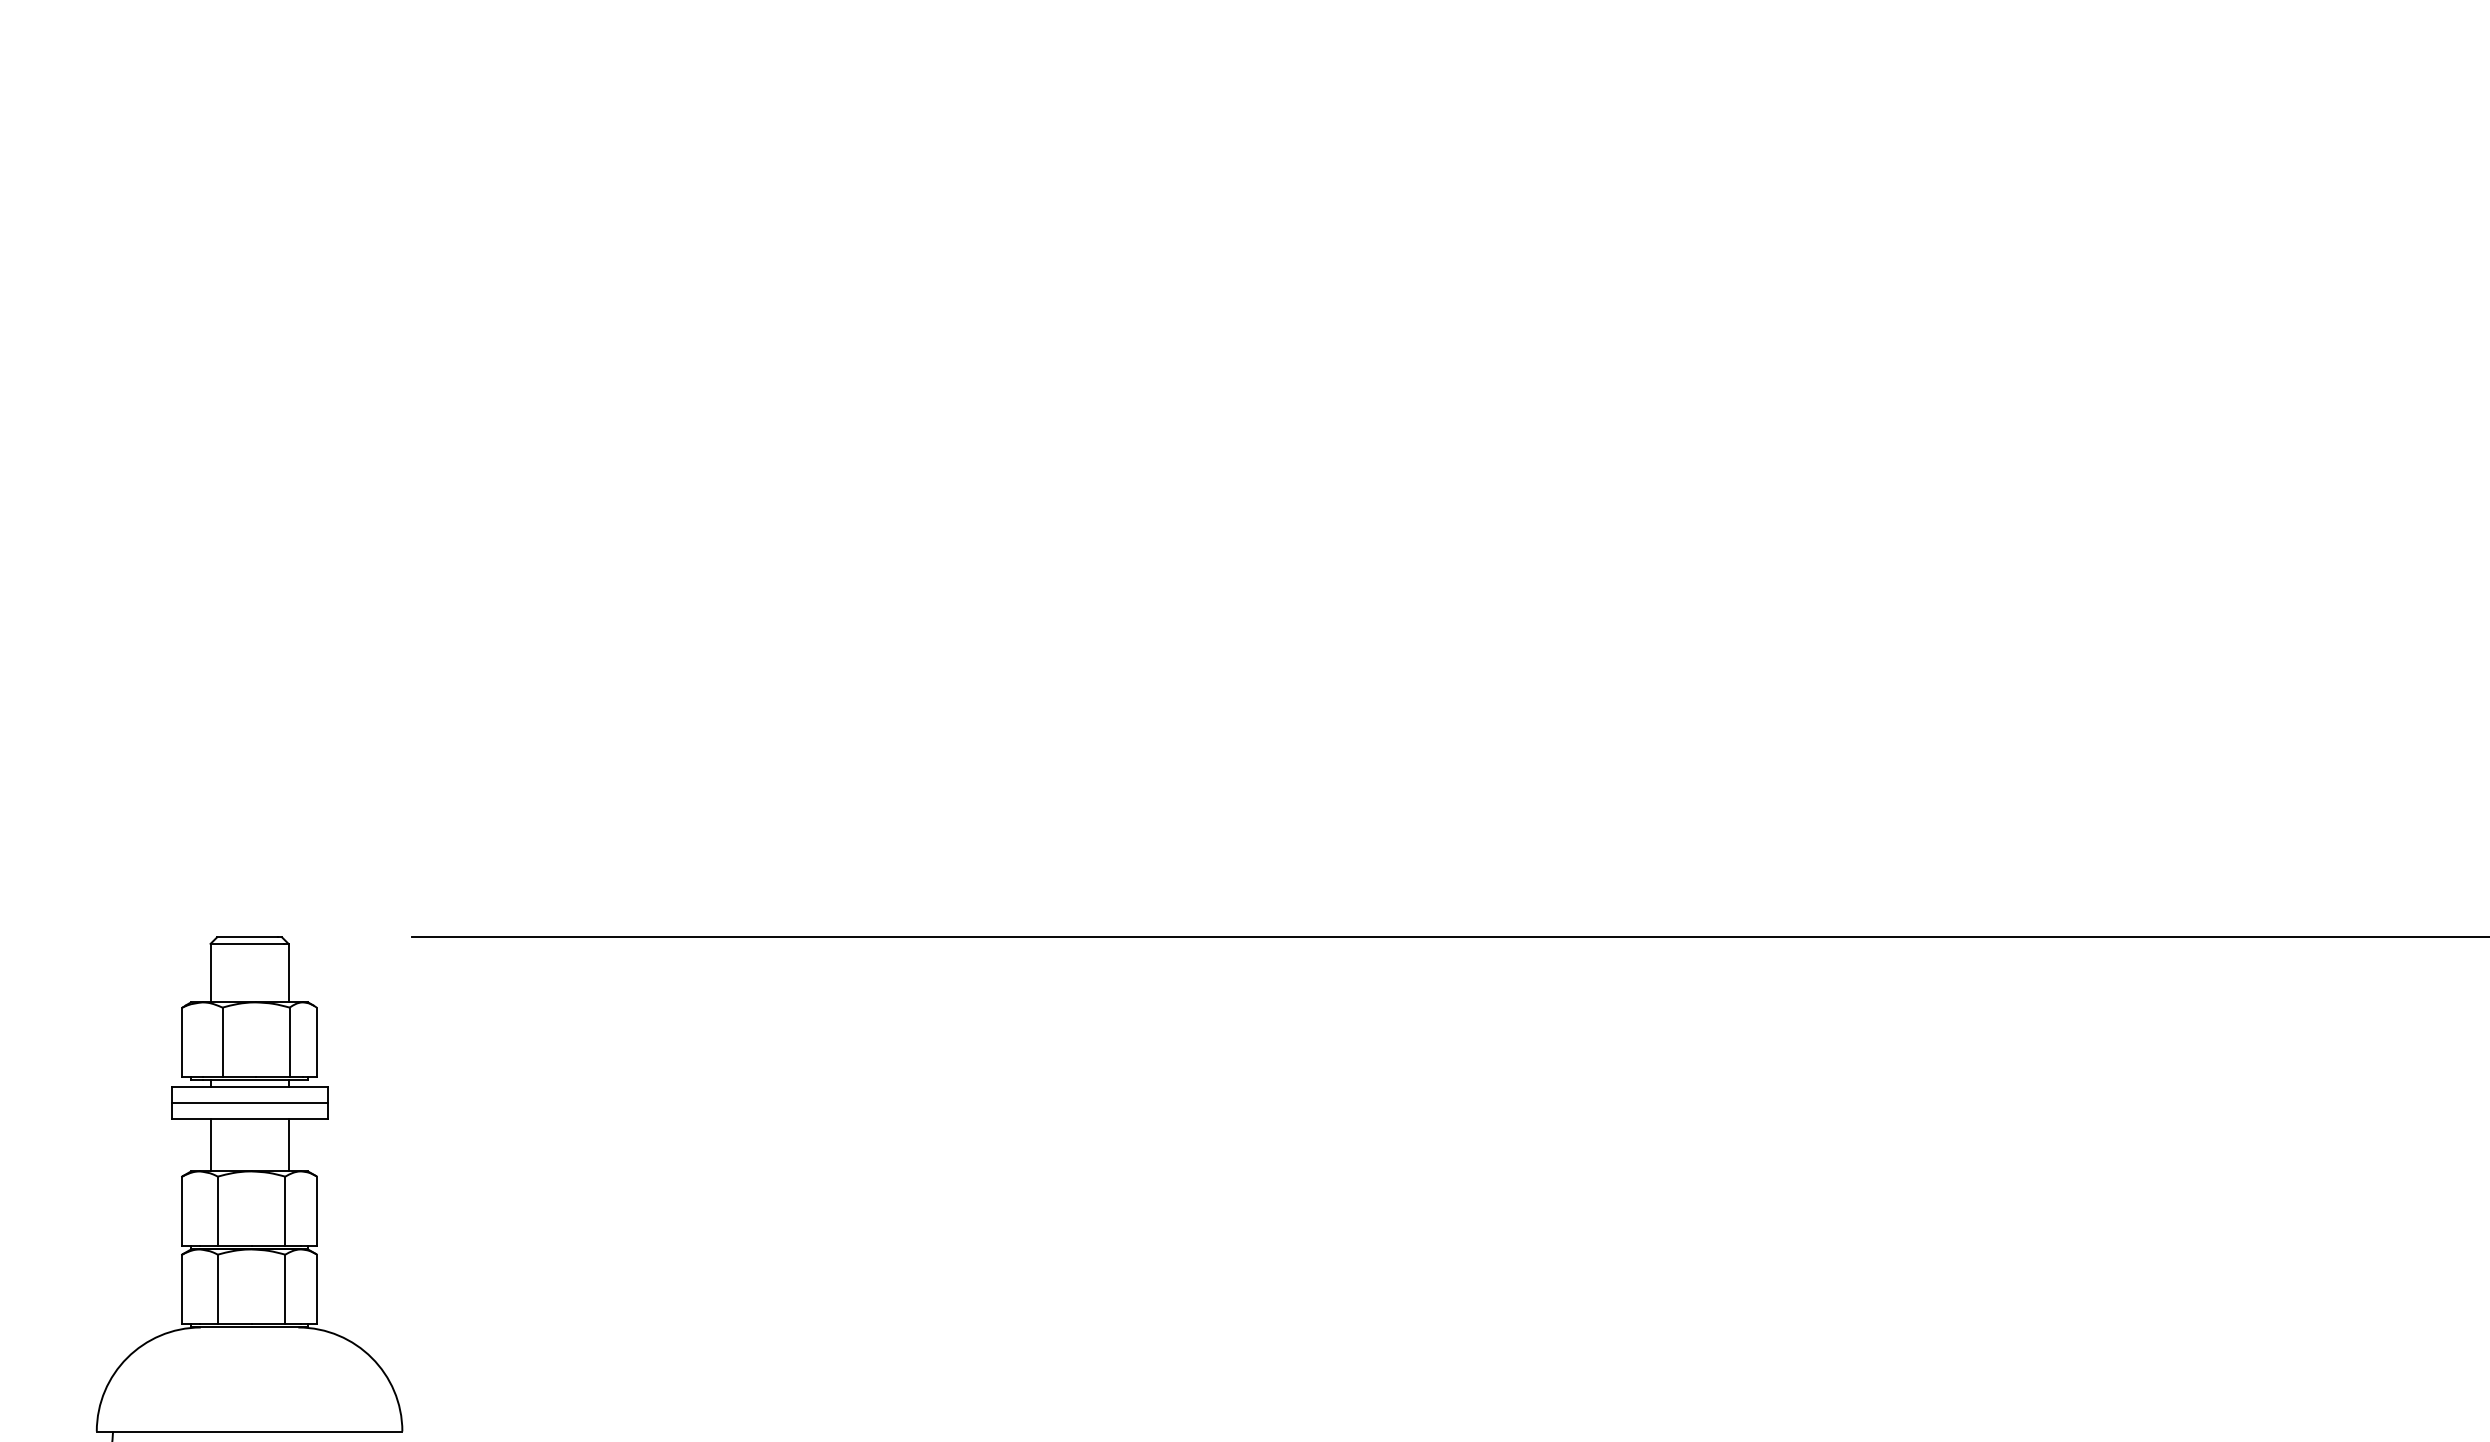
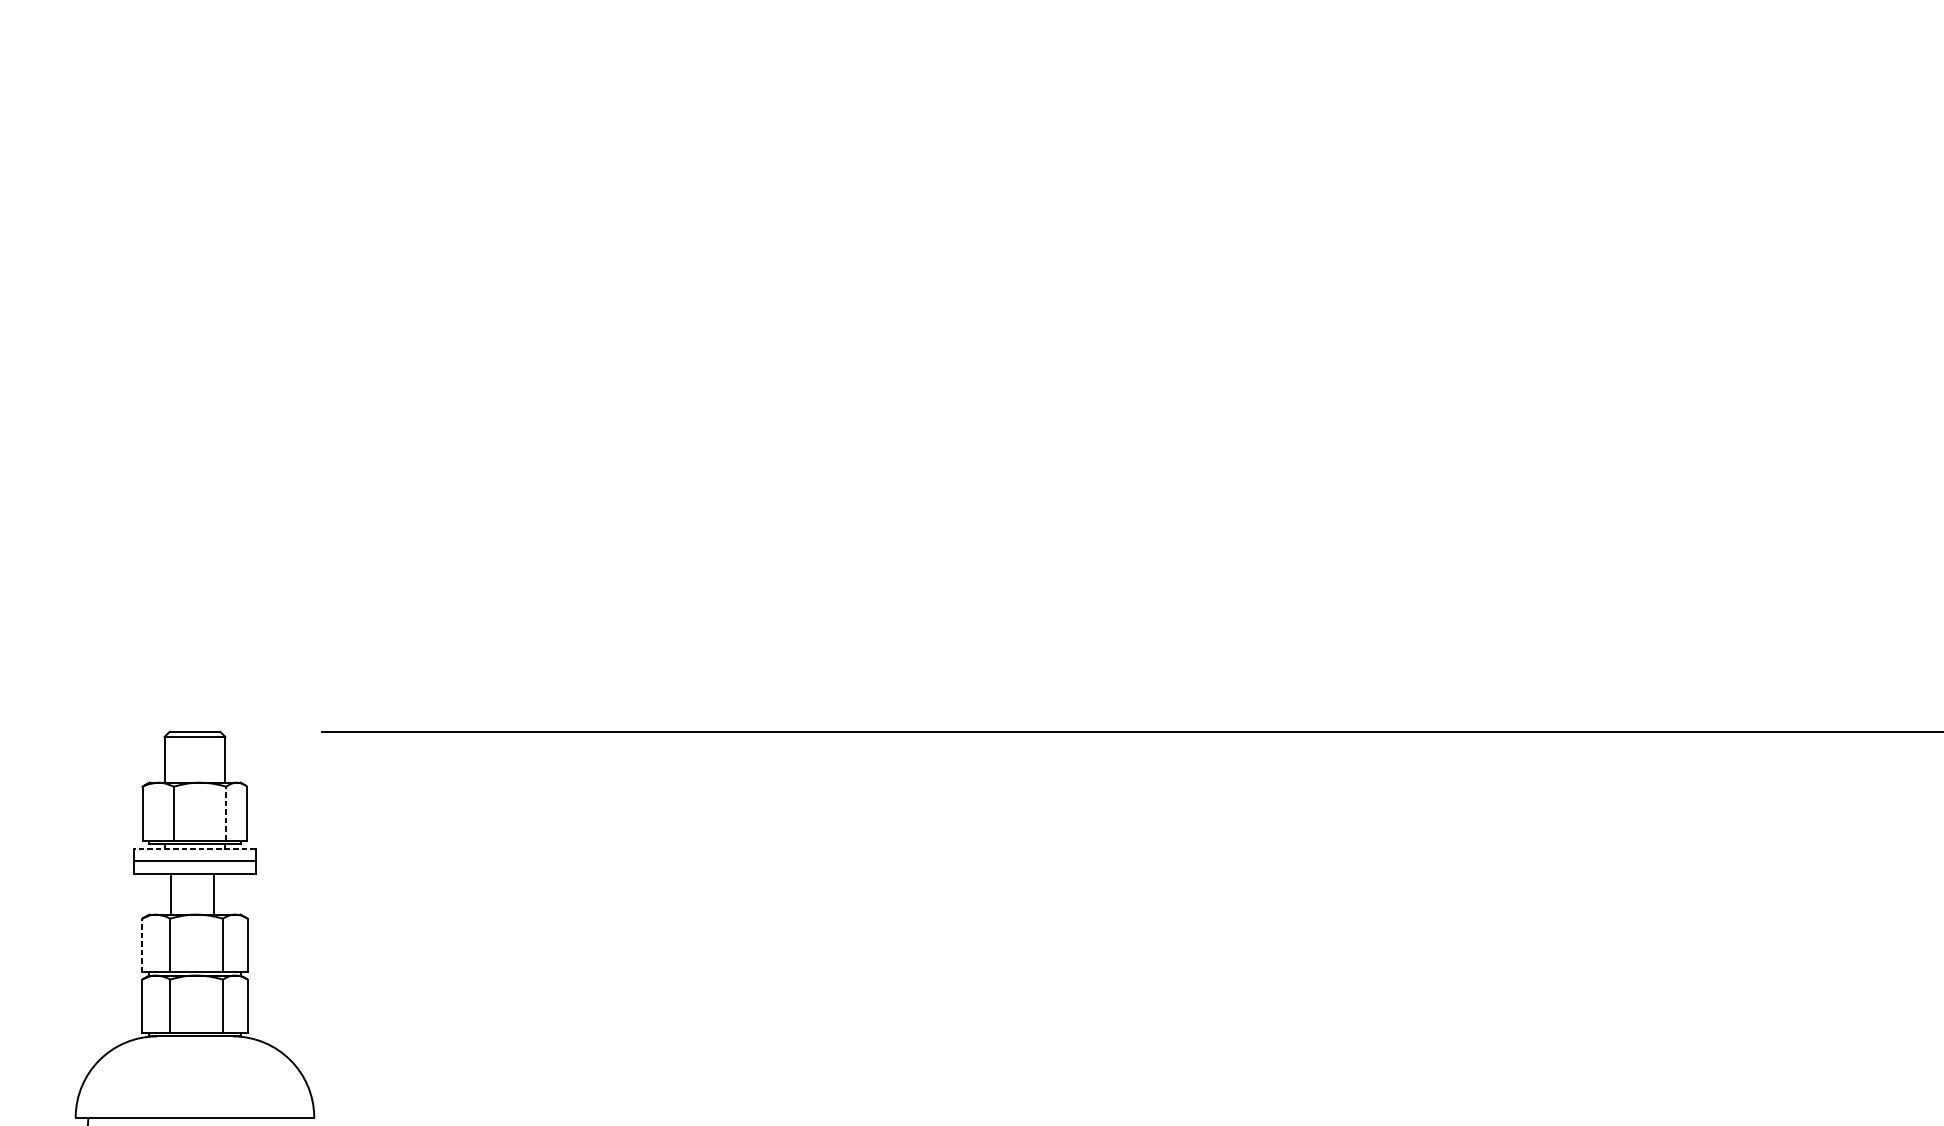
line: (289, 1041) -> (226, 813), solid -> dashed
line: (249, 1086) -> (194, 848), solid -> dashed
line: (210, 1145) -> (213, 894), moved
line: (288, 1145) -> (170, 894), moved
line: (182, 1210) -> (142, 945), solid -> dashed

